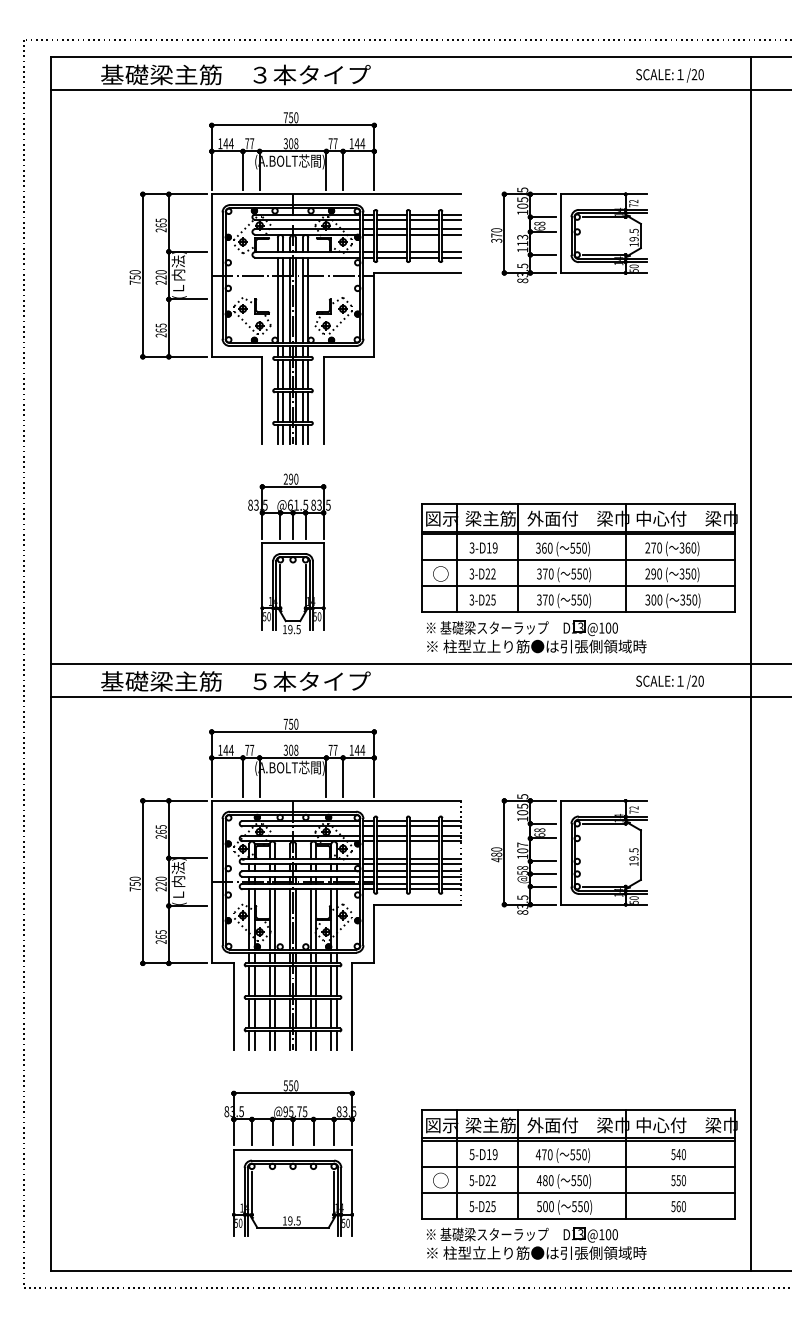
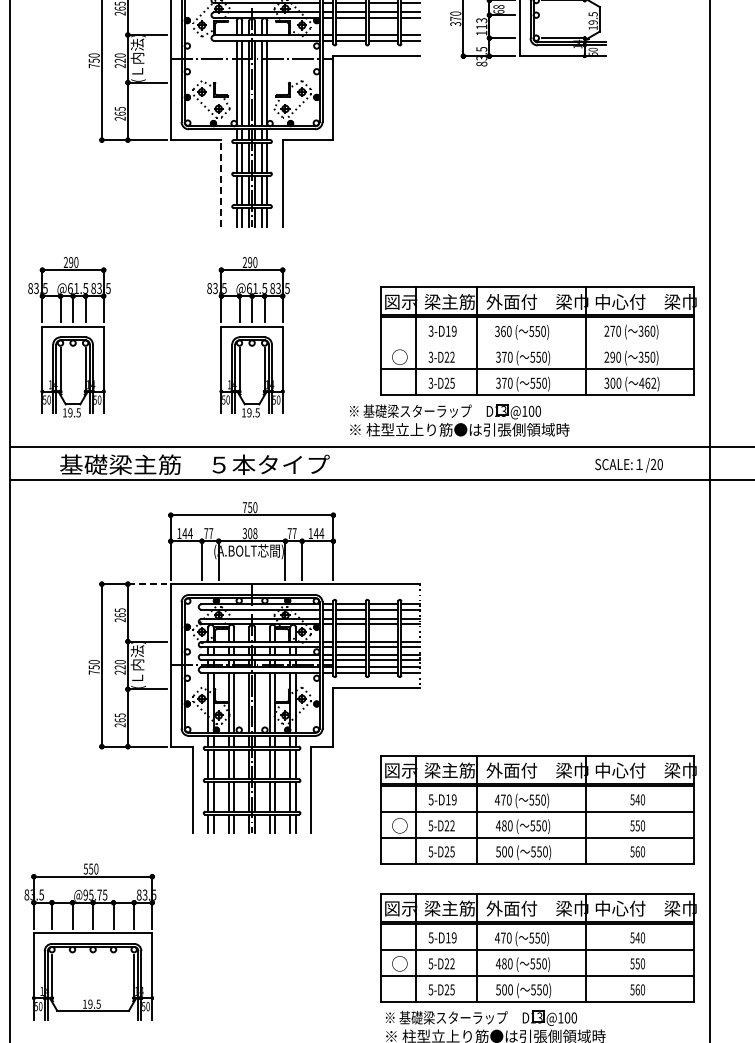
line: (262, 399) -> (221, 182), solid -> dashed
part: (110, 553) -> (69, 336), added
line: (578, 560) -> (537, 343), removed
text: (688, 599) -> (647, 382), 350) -> 462)
part: (536, 636) -> (459, 419), moved
line: (188, 800) -> (147, 583), solid -> dashed
part: (569, 854) -> (528, 637), removed
part: (579, 1026) -> (538, 809), added
part: (290, 1158) -> (90, 941), moved

